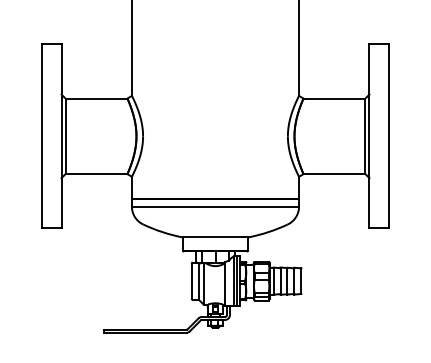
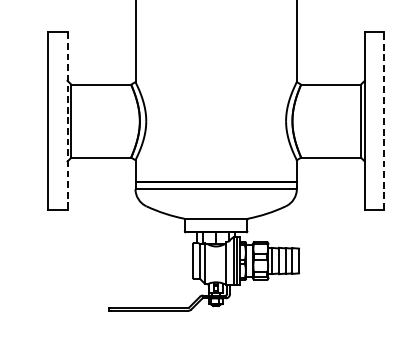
line: (61, 136) -> (67, 121), solid -> dashed
line: (389, 136) -> (384, 121), solid -> dashed

